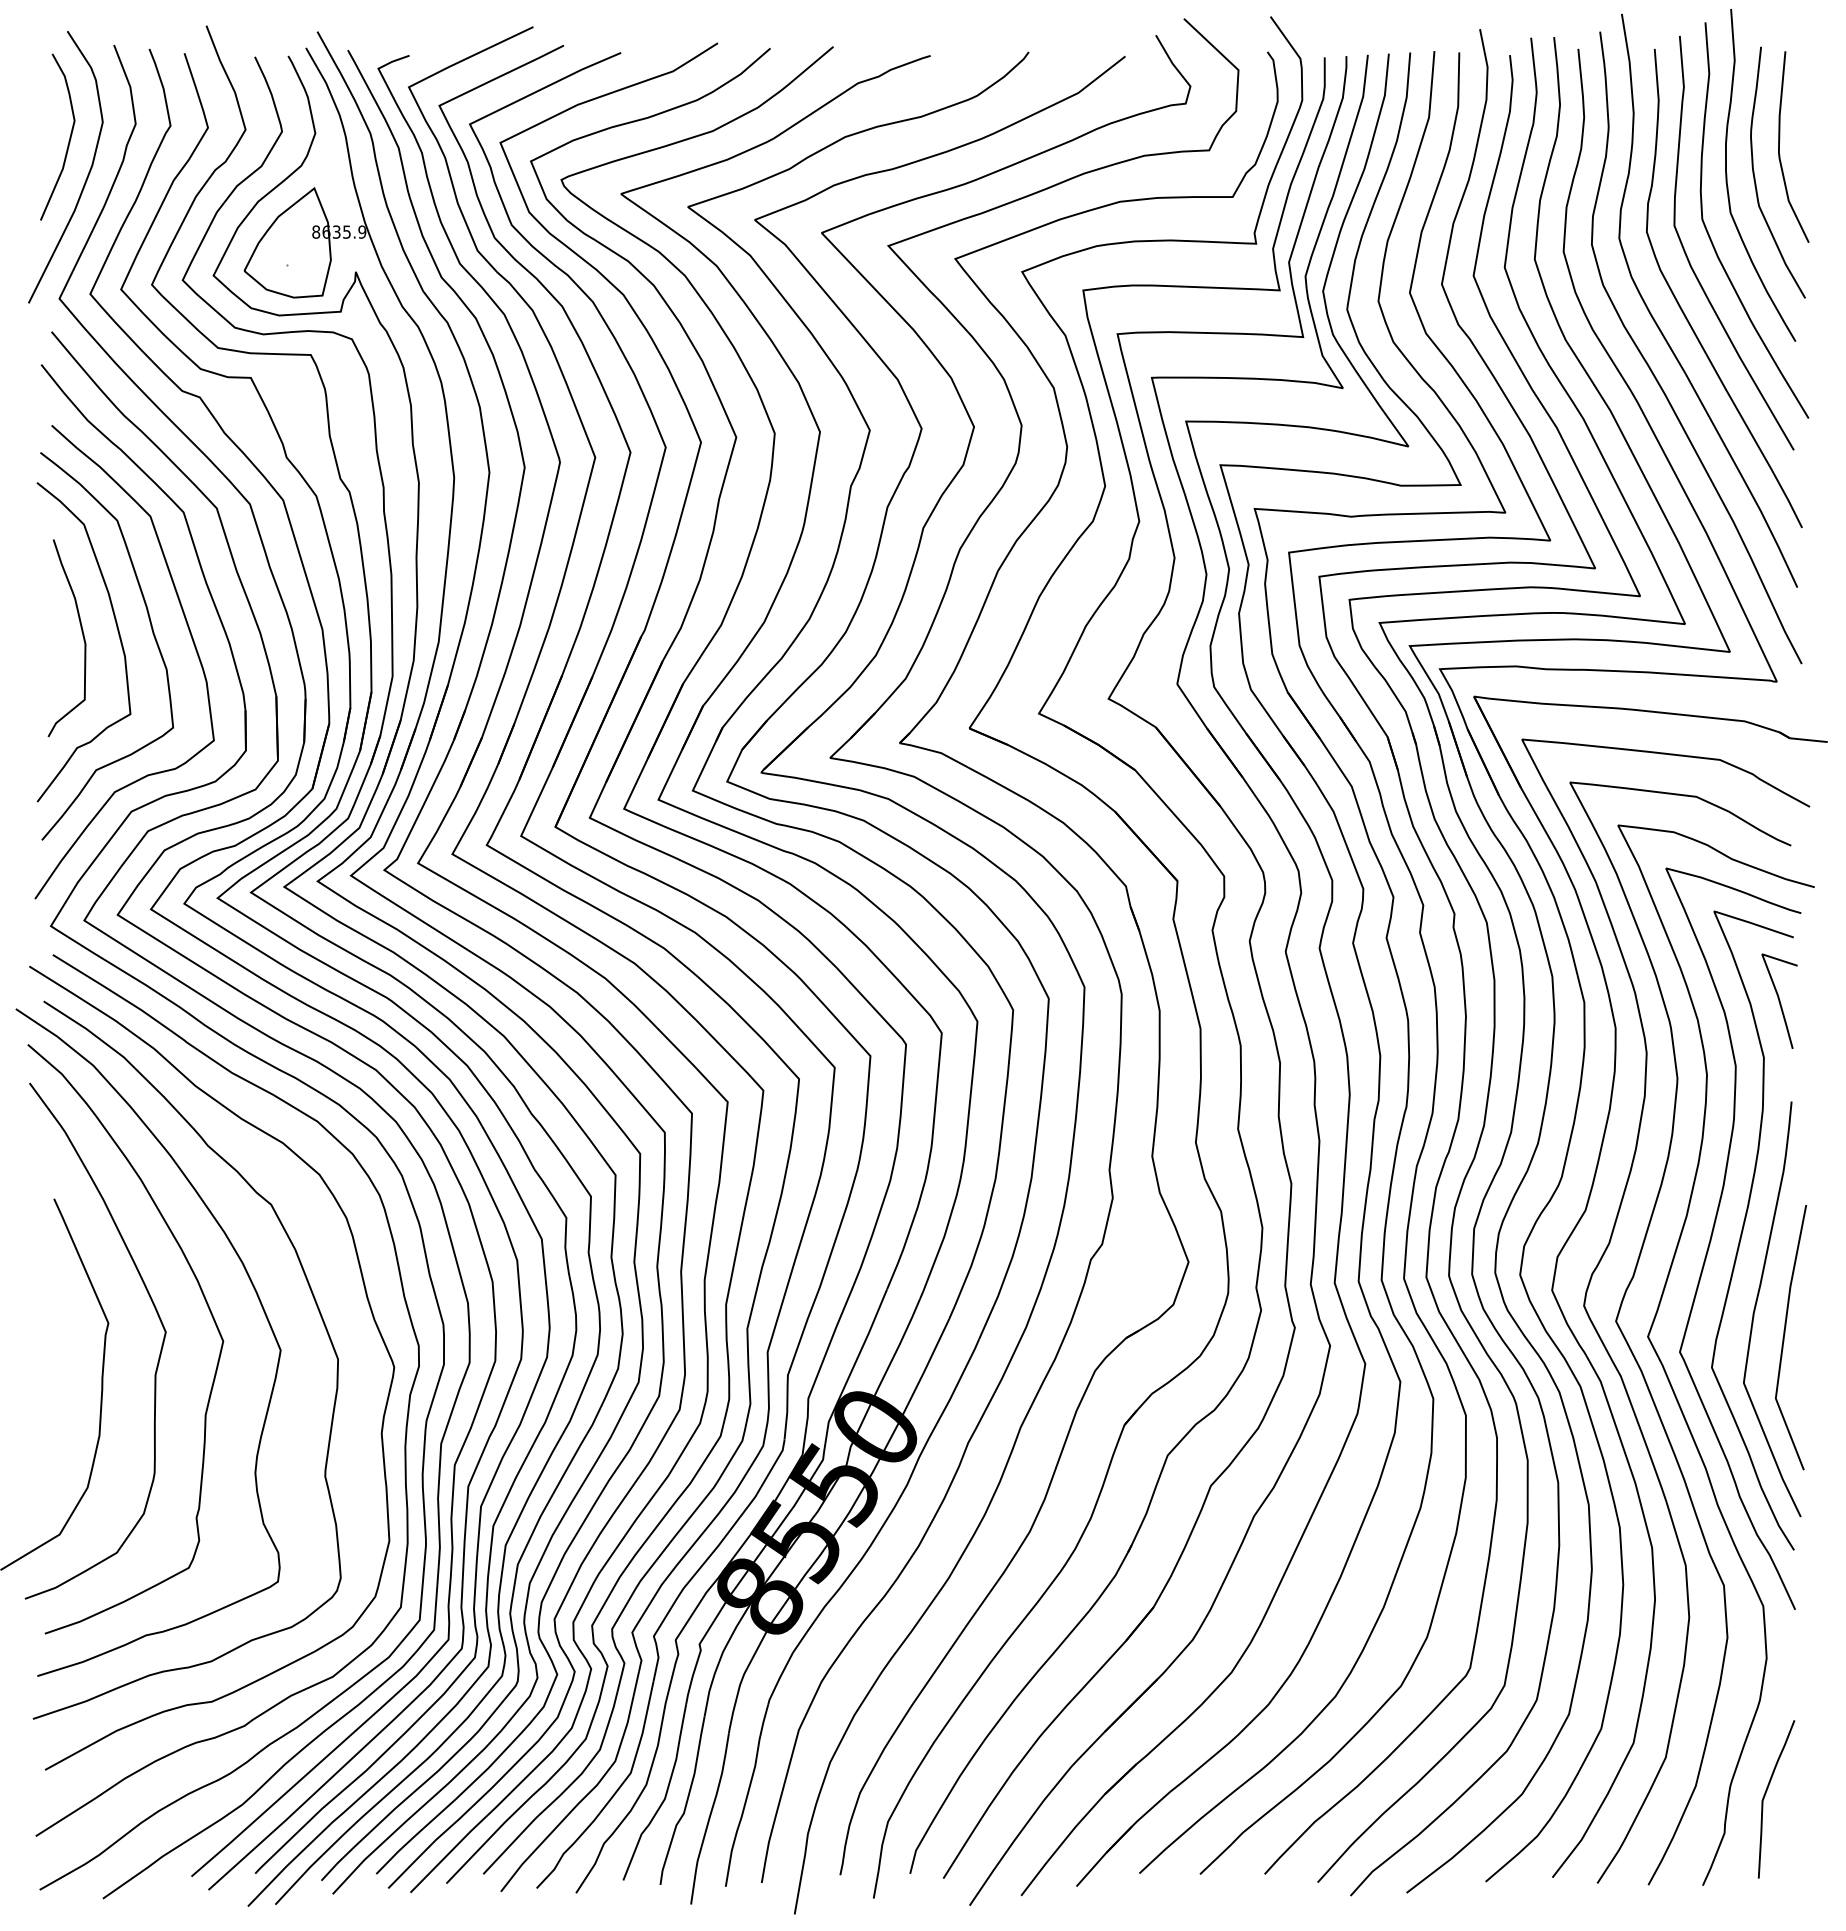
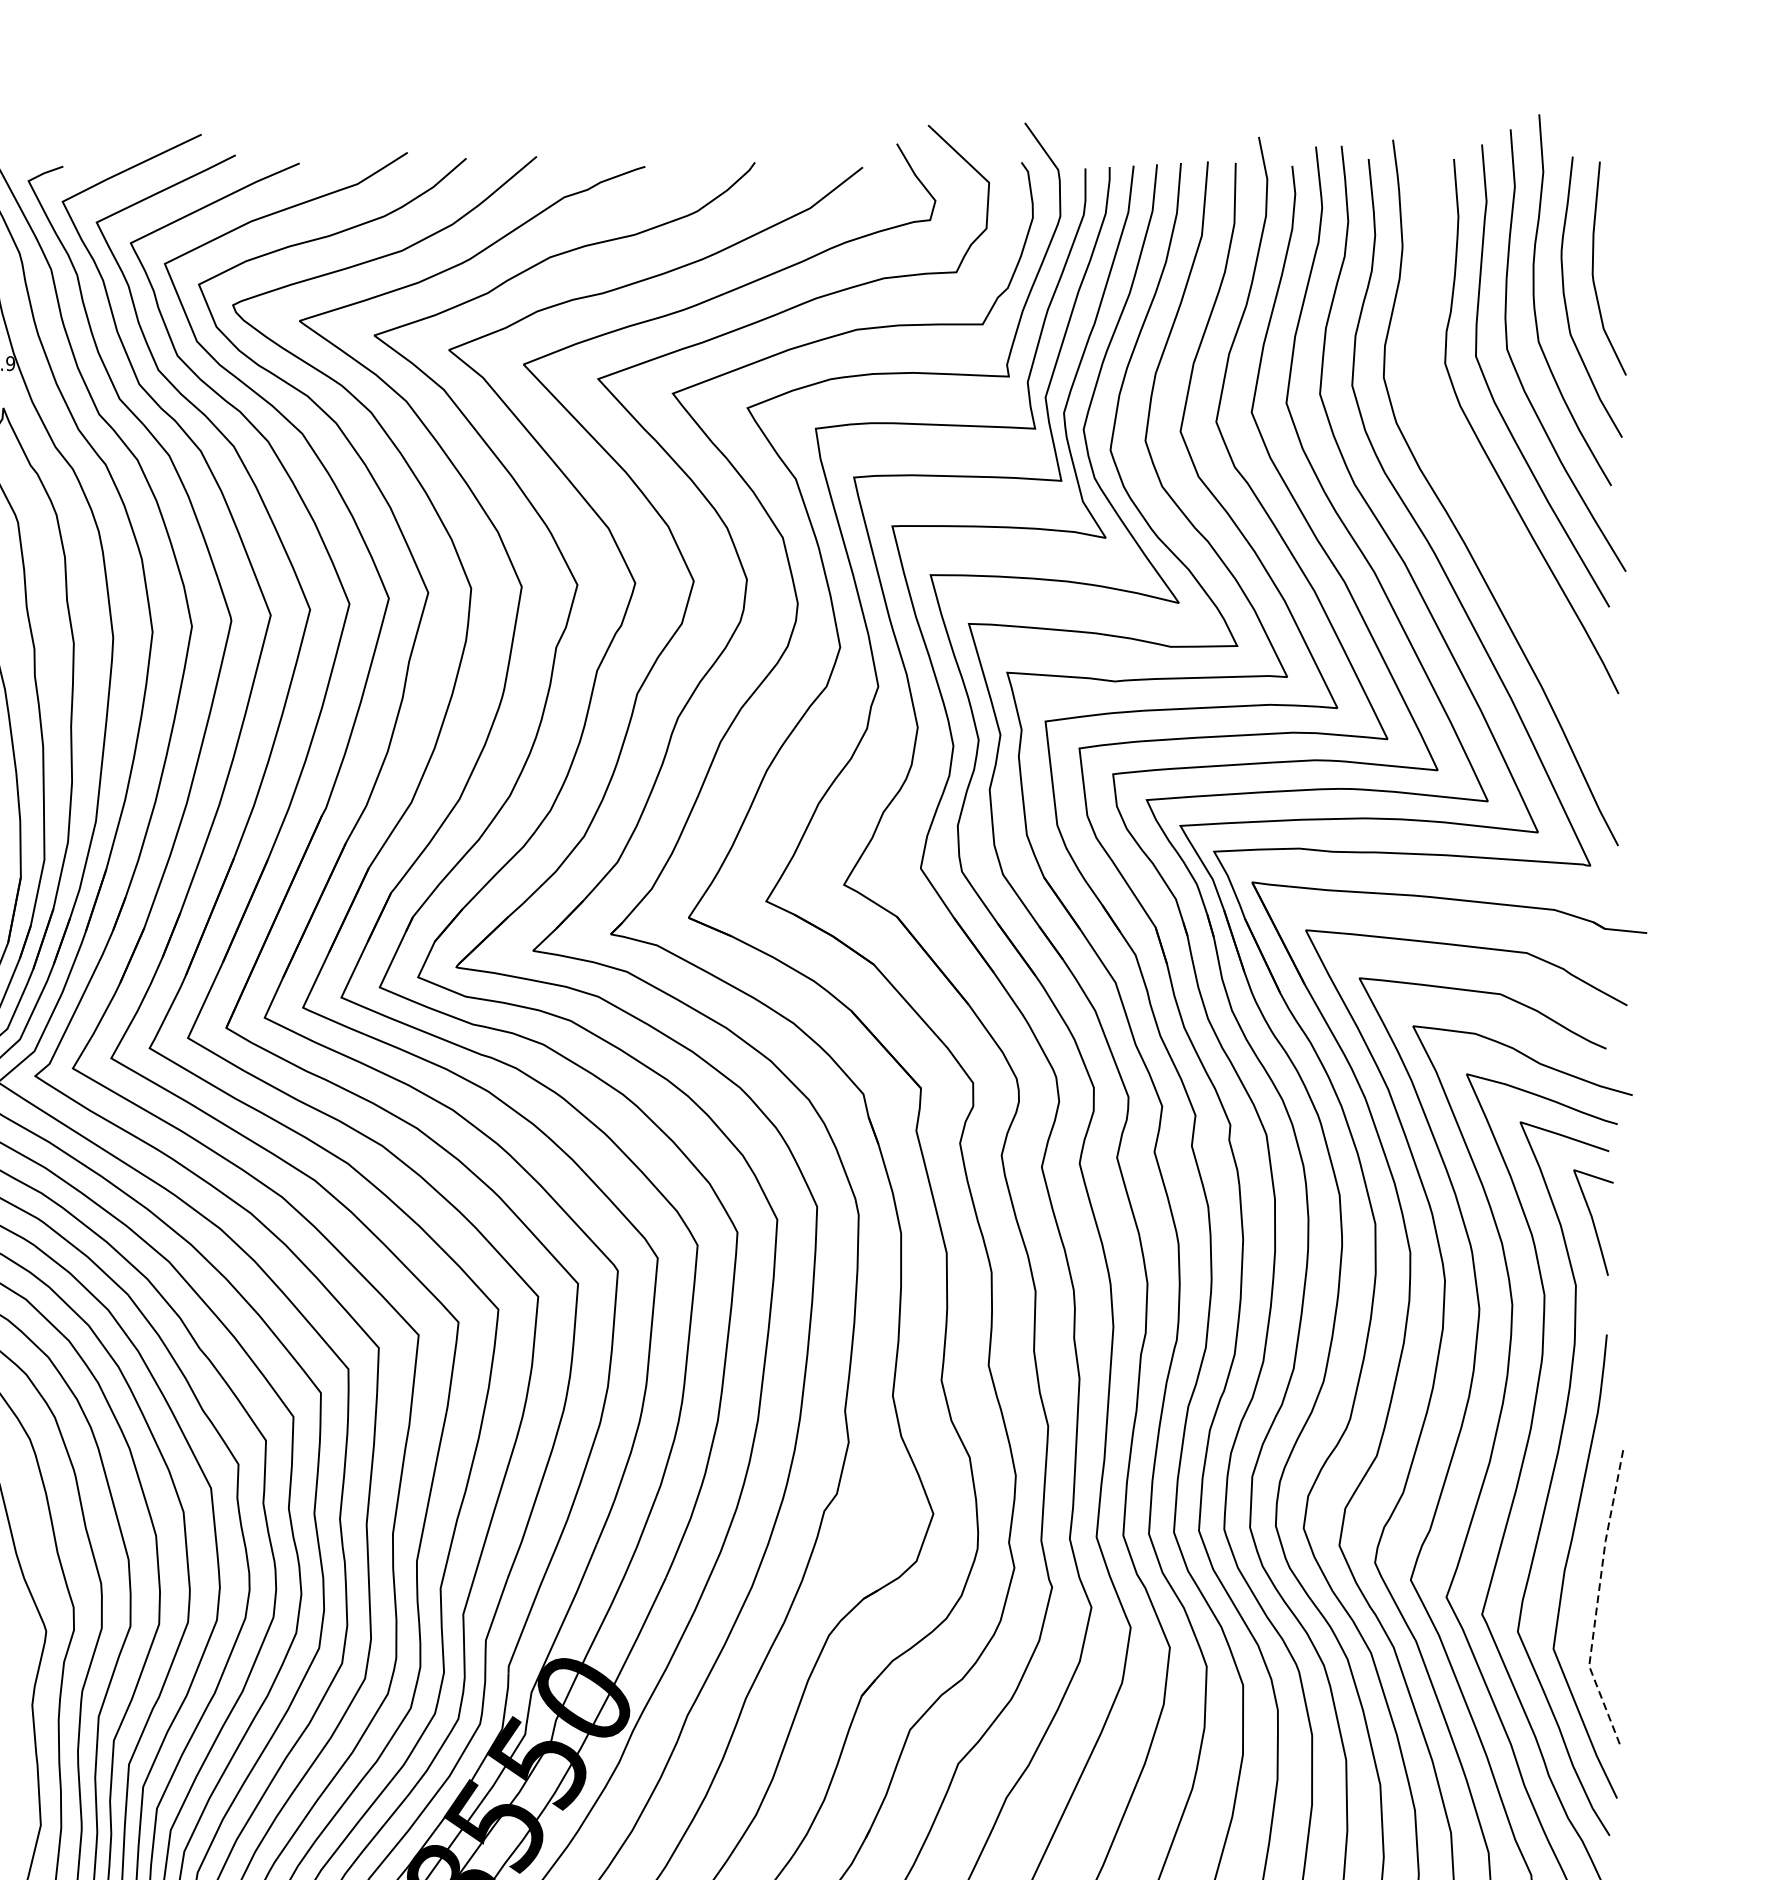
curve: (1660, 328) -> (1460, 471), removed
line: (1783, 1340) -> (1597, 1601), solid -> dashed

